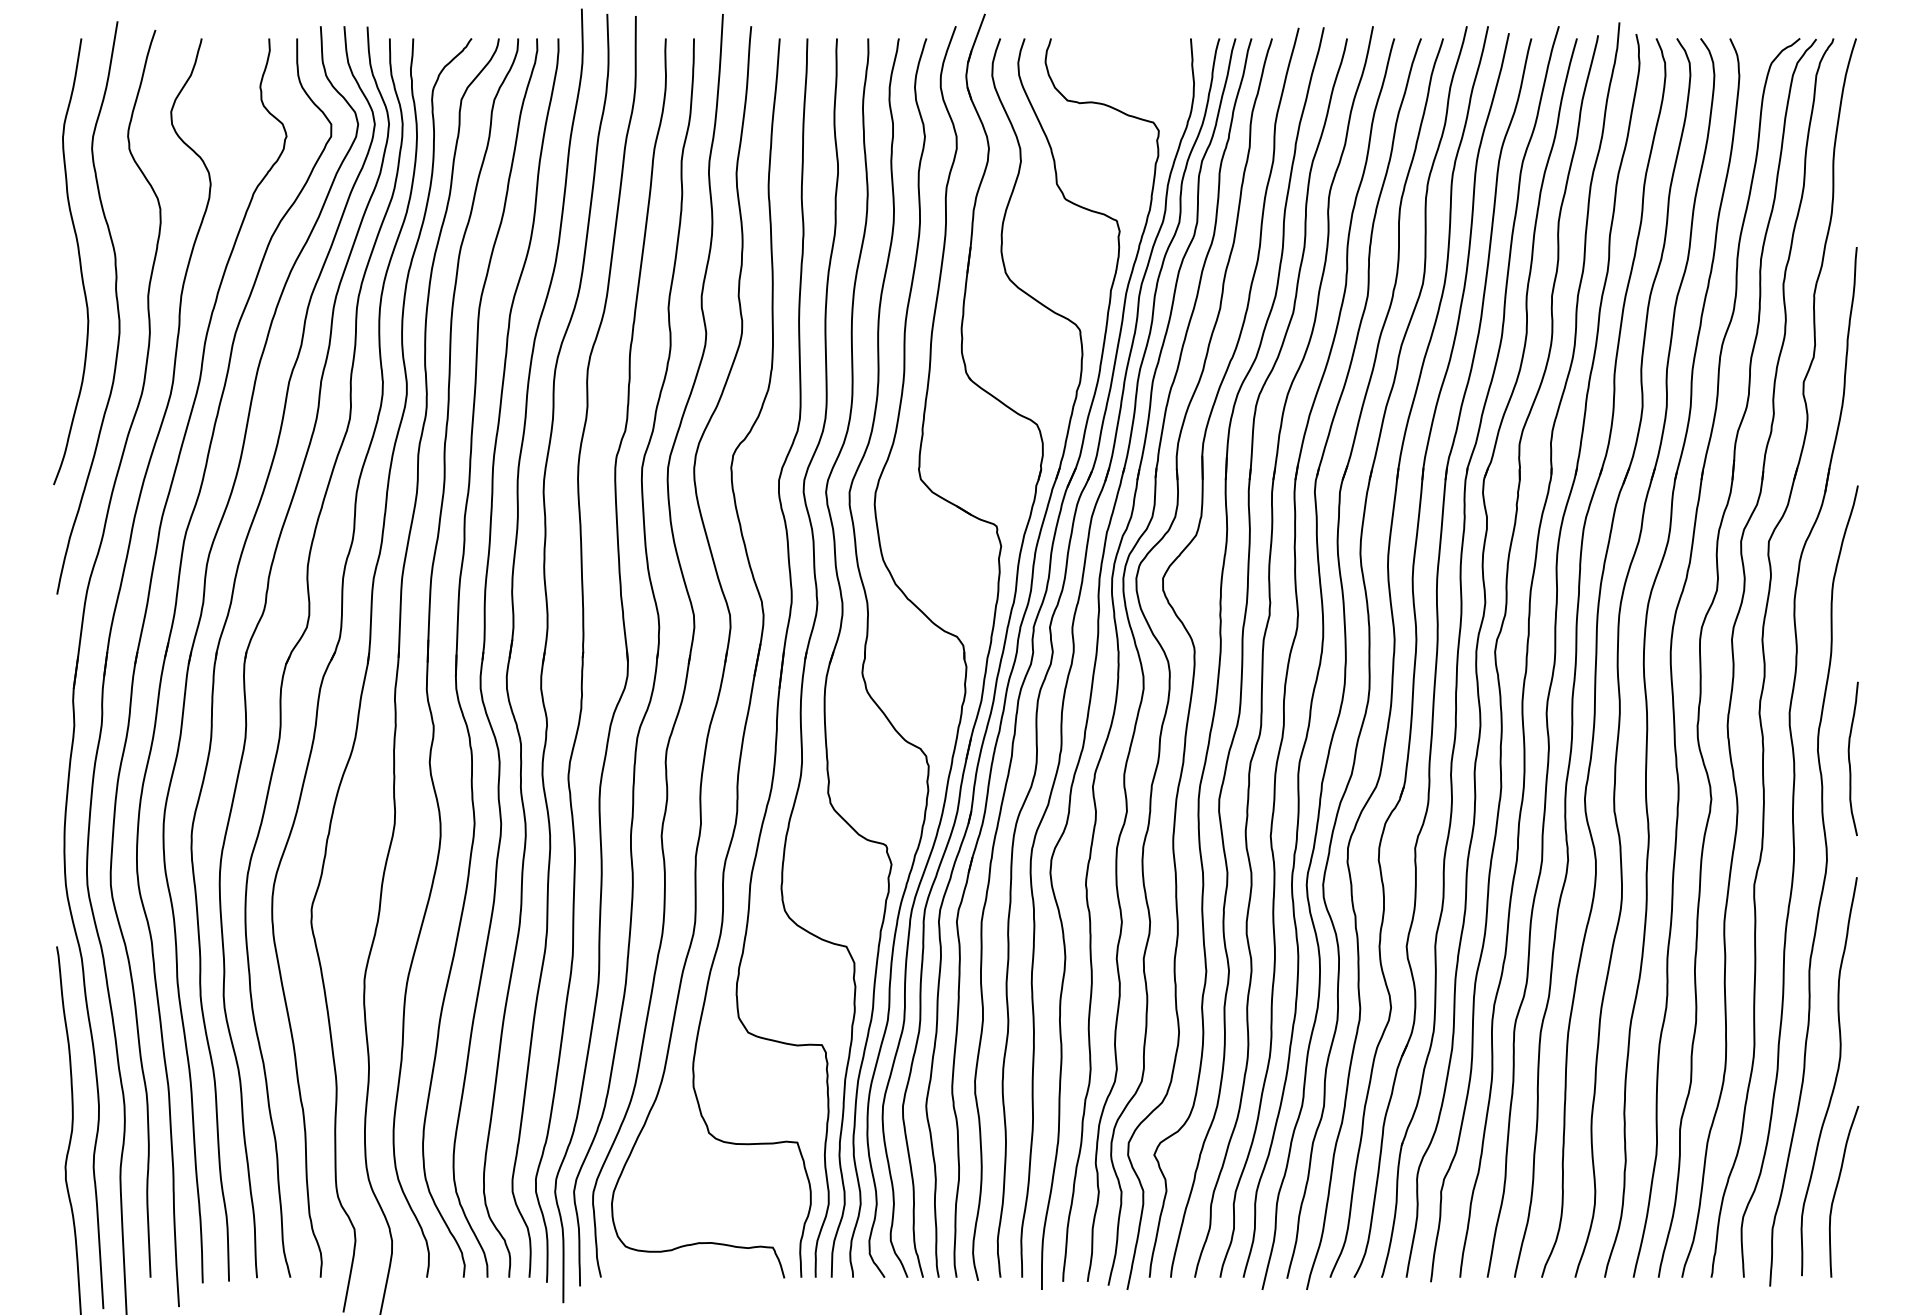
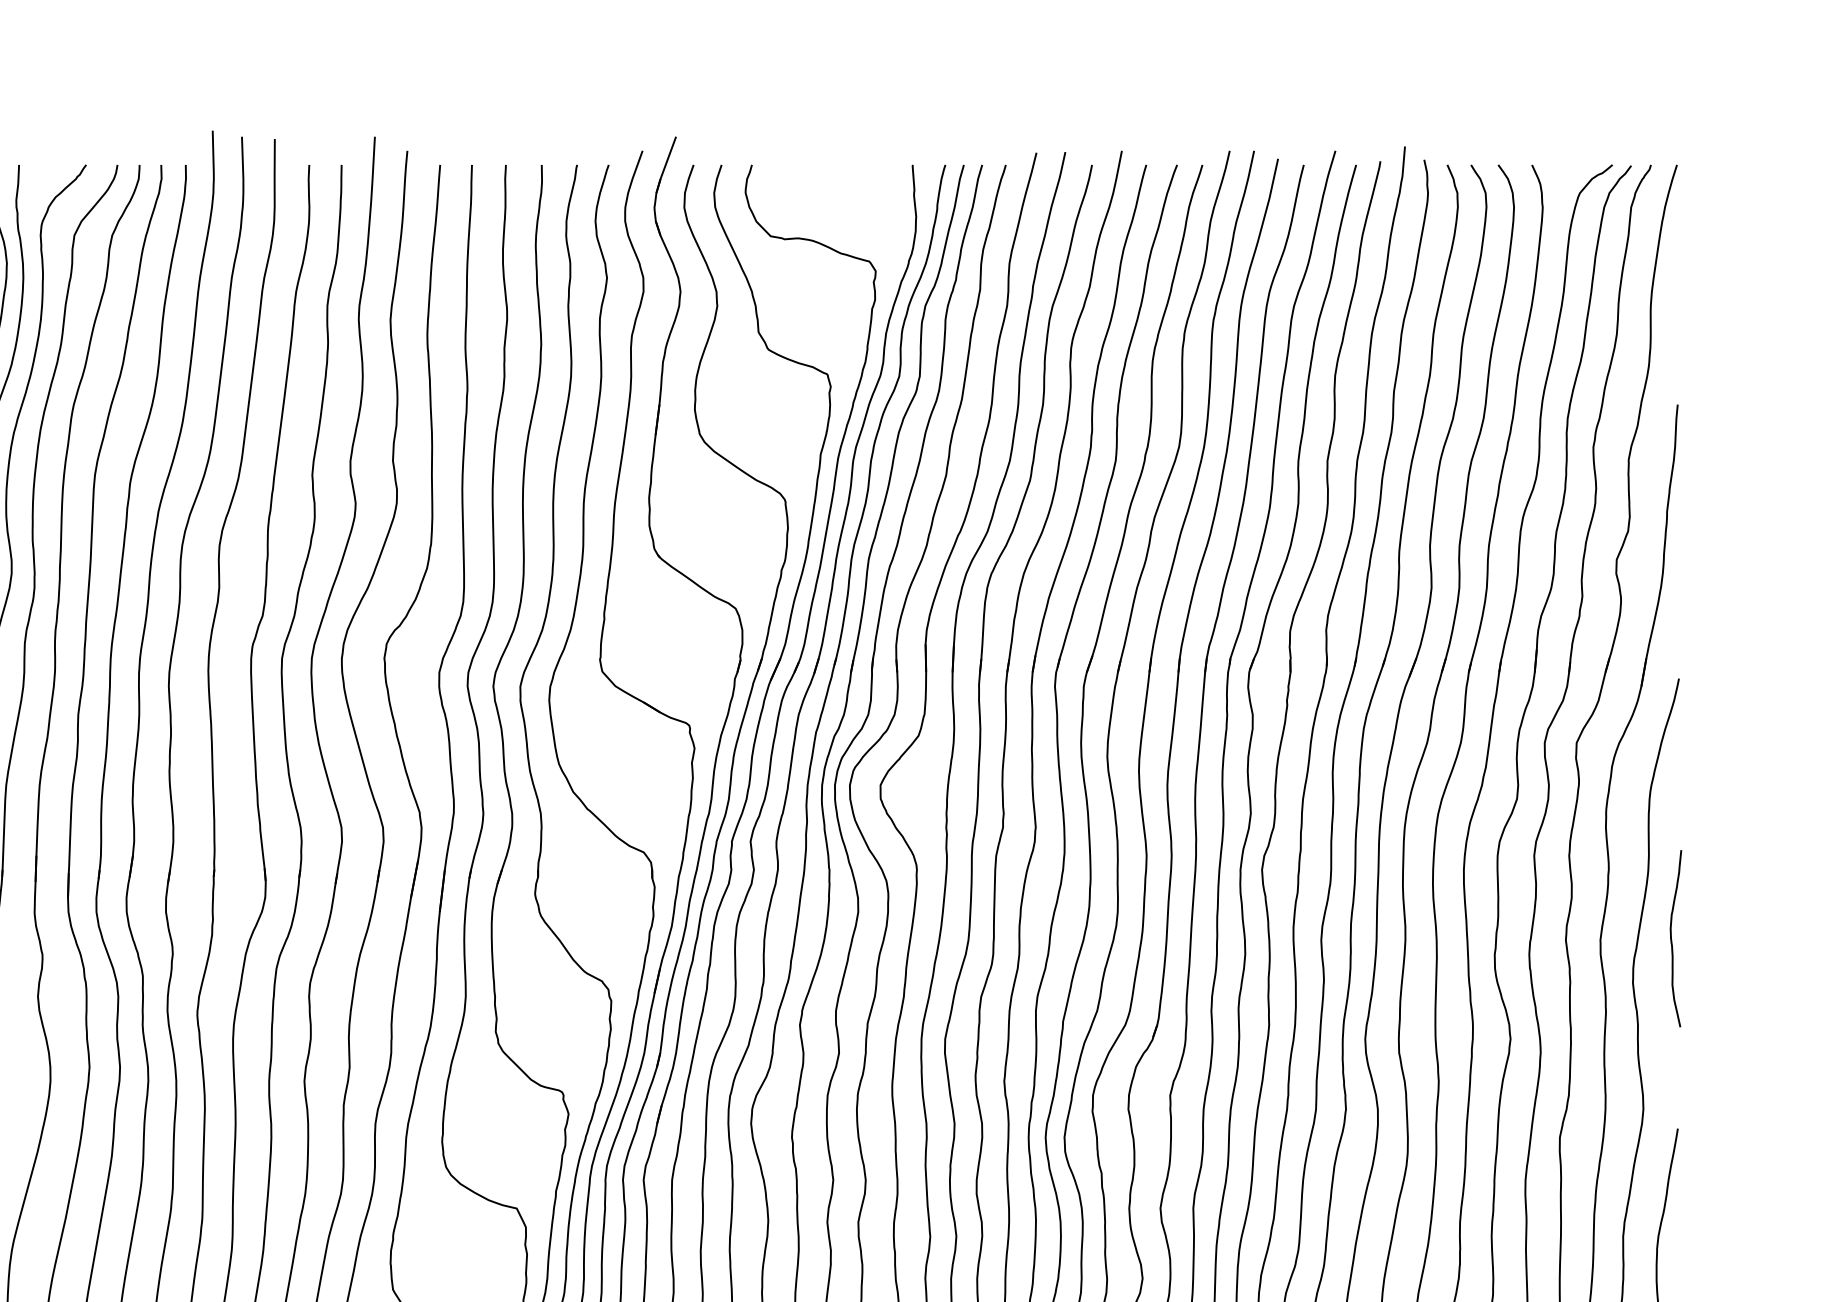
curve: (1850, 760) -> (1672, 940), moved

